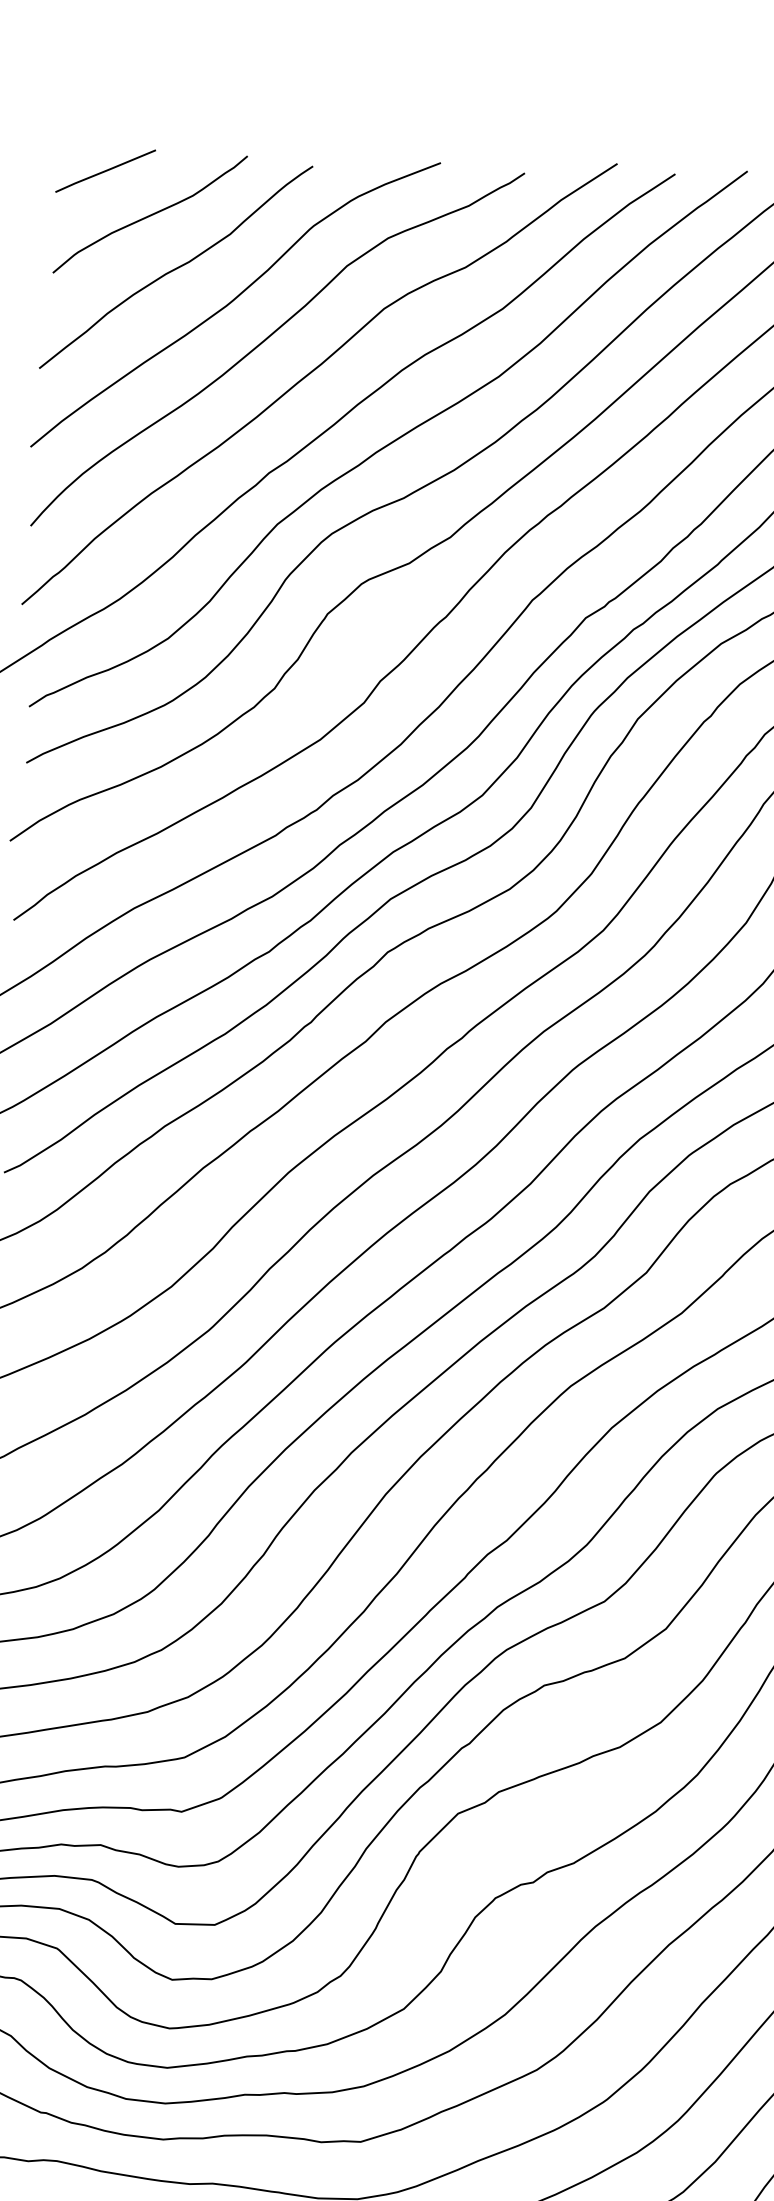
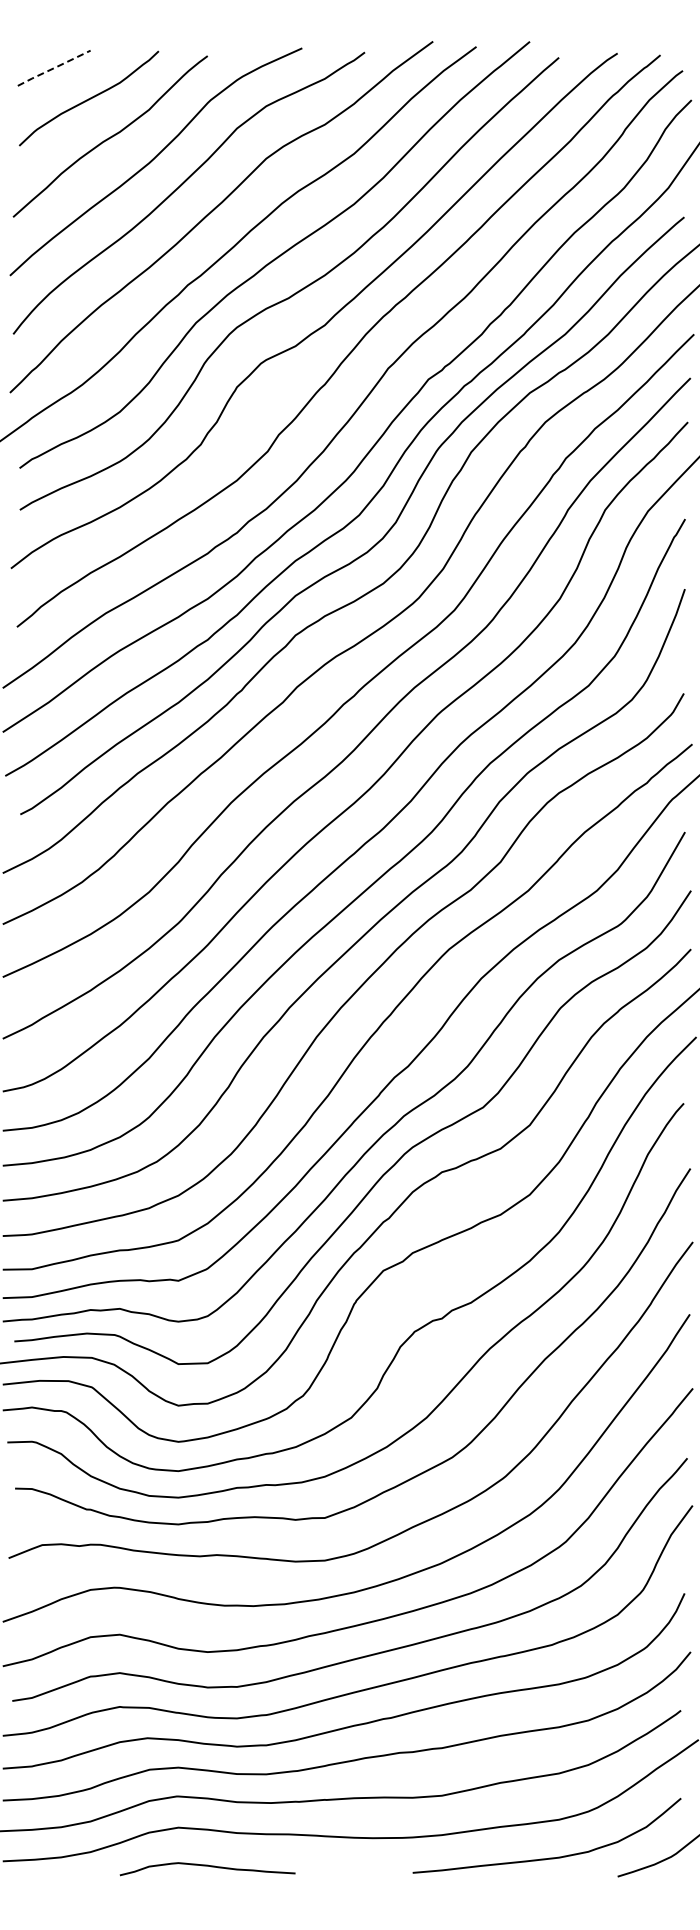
line: (106, 171) -> (54, 68), solid -> dashed

